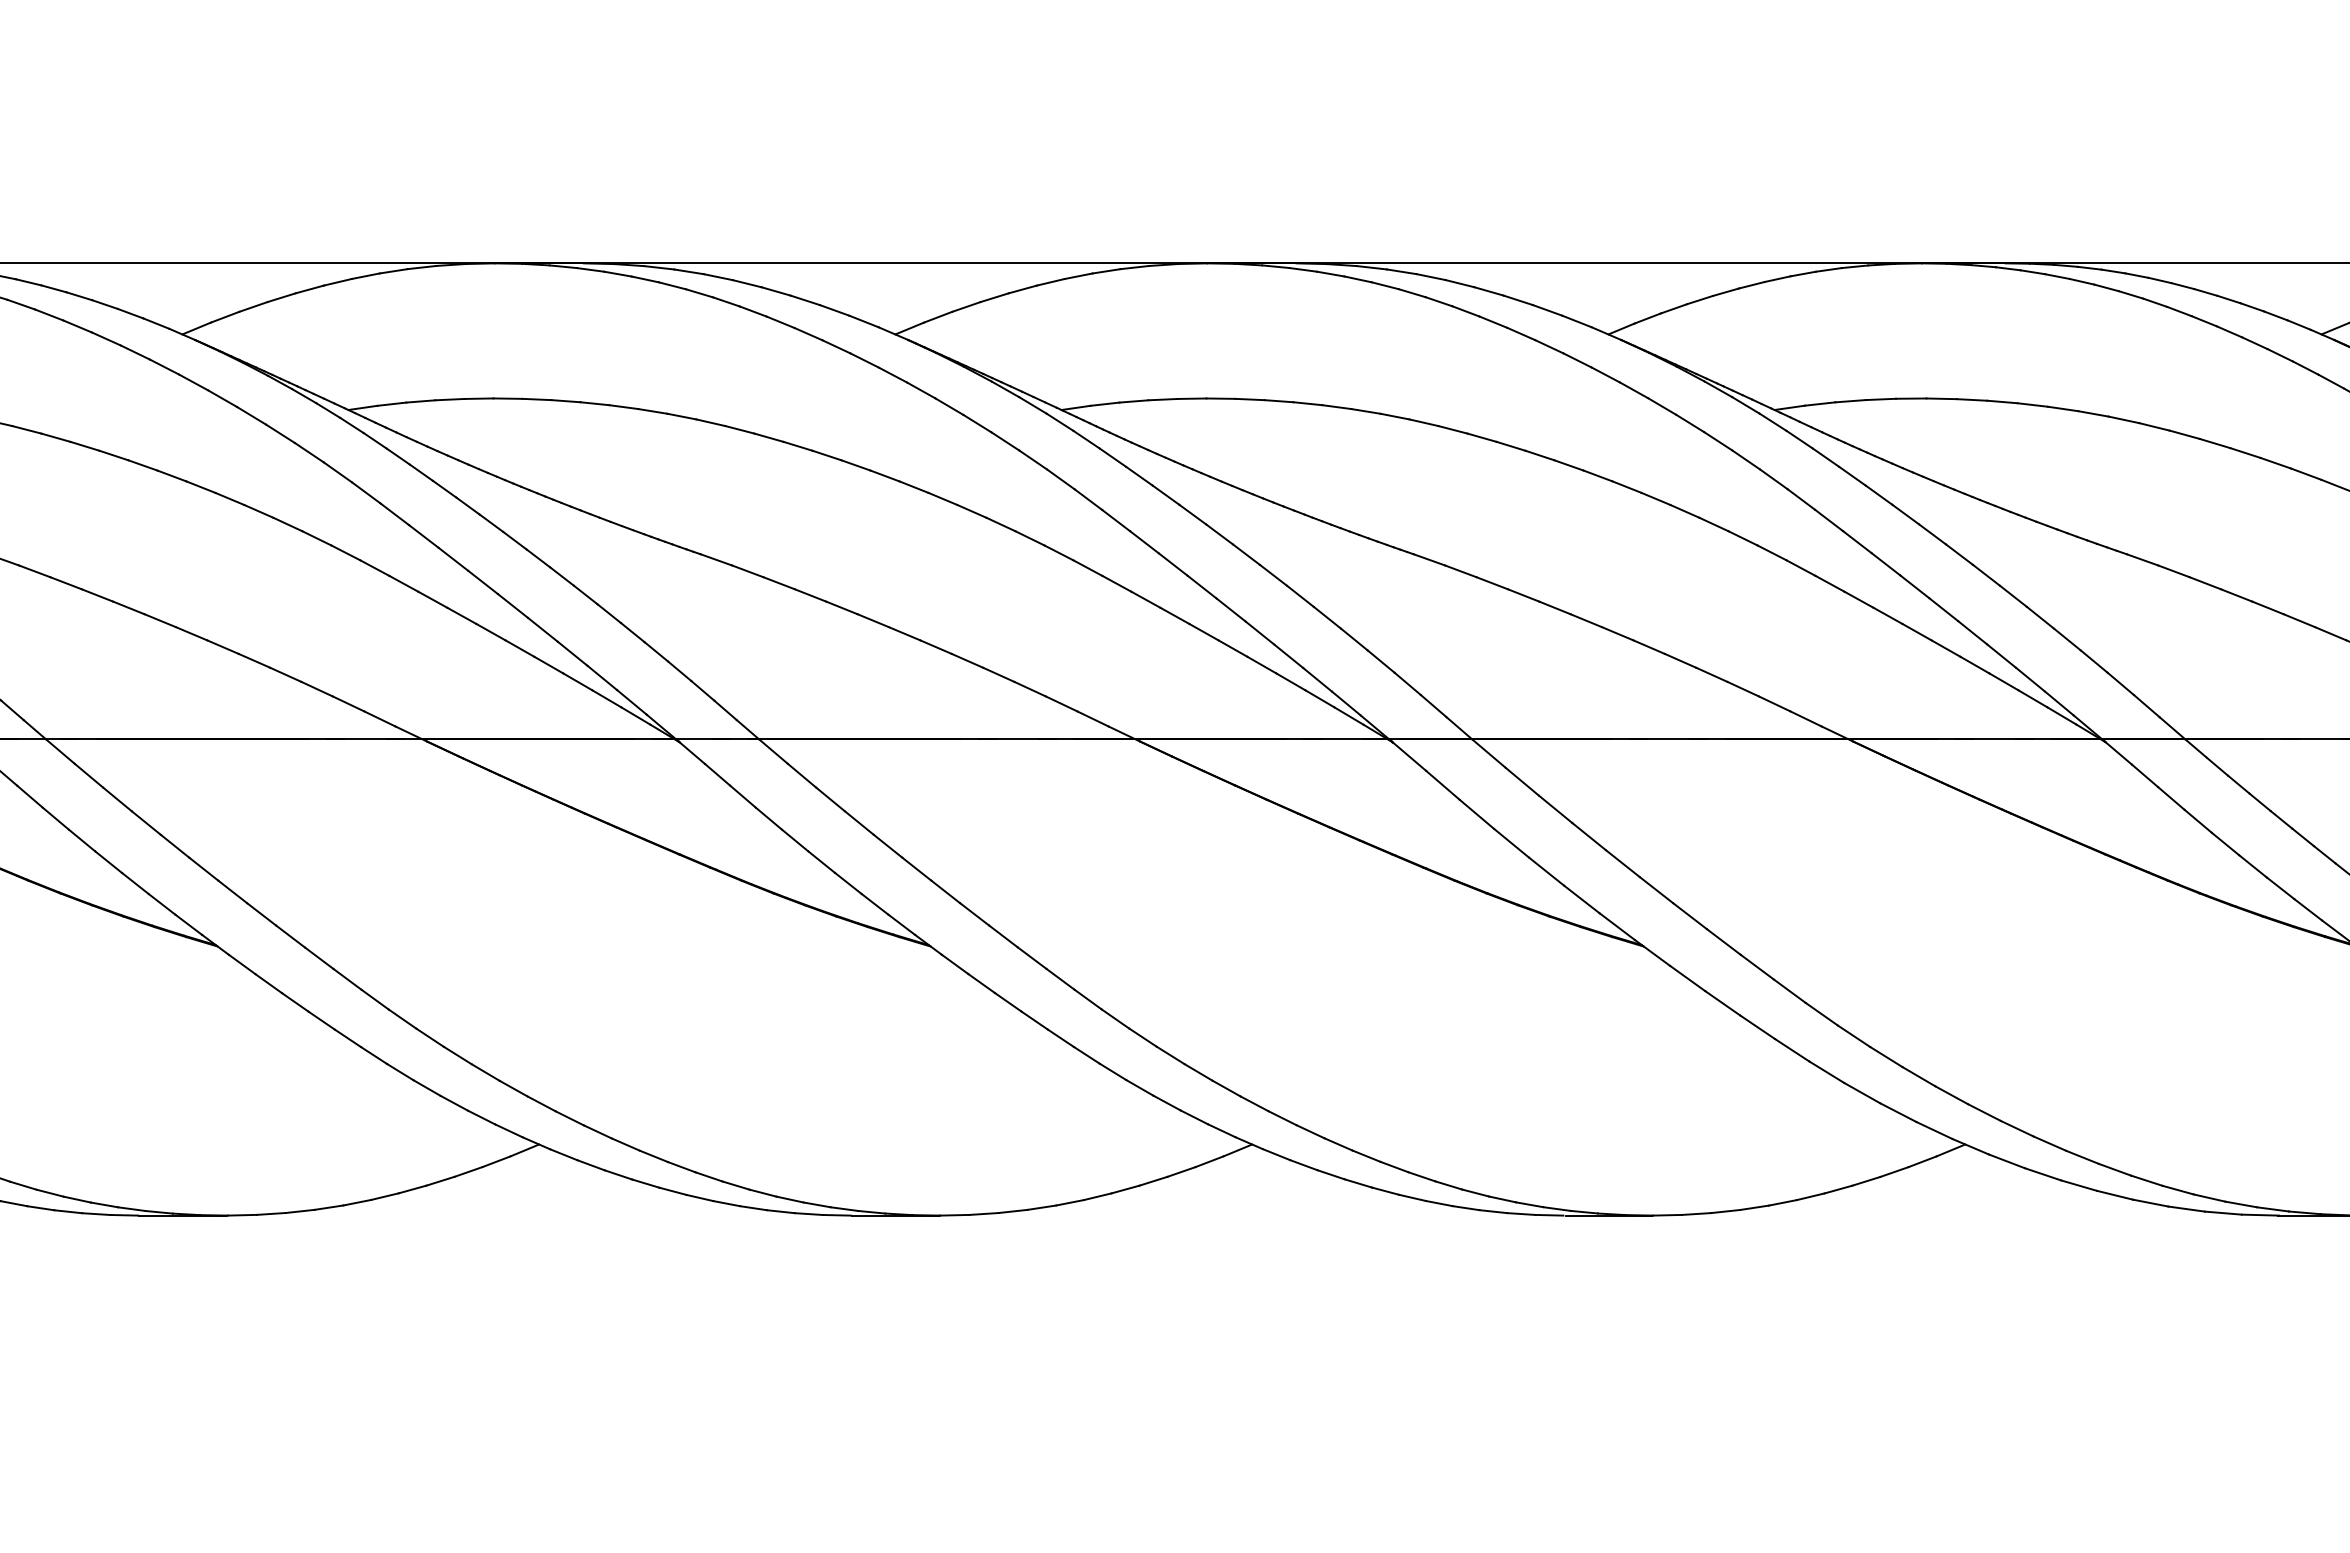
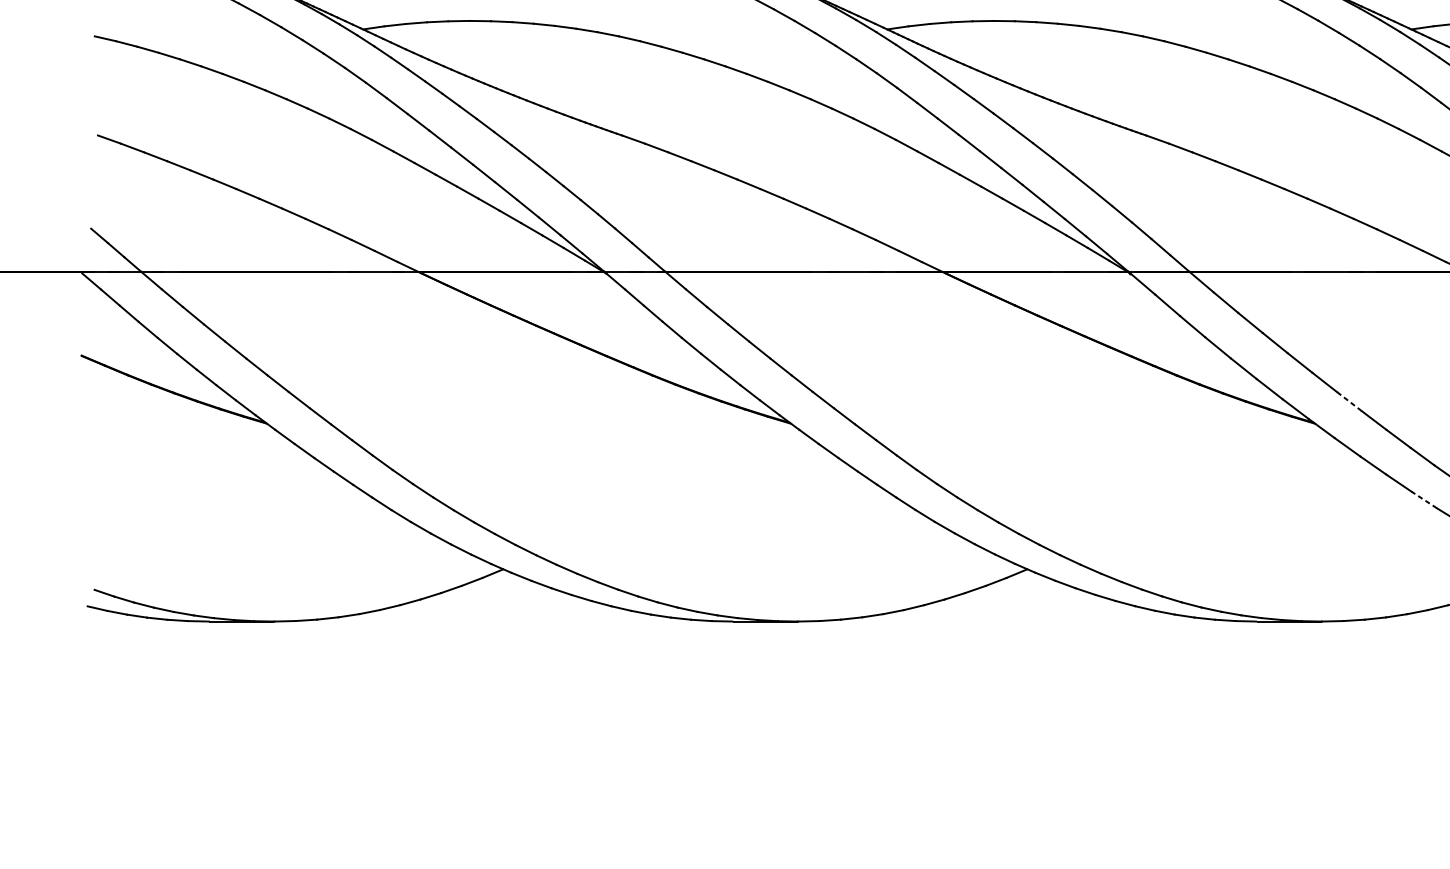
line: (1689, 916) -> (1348, 401), solid -> dashed
line: (1792, 1050) -> (1424, 500), solid -> dashed

